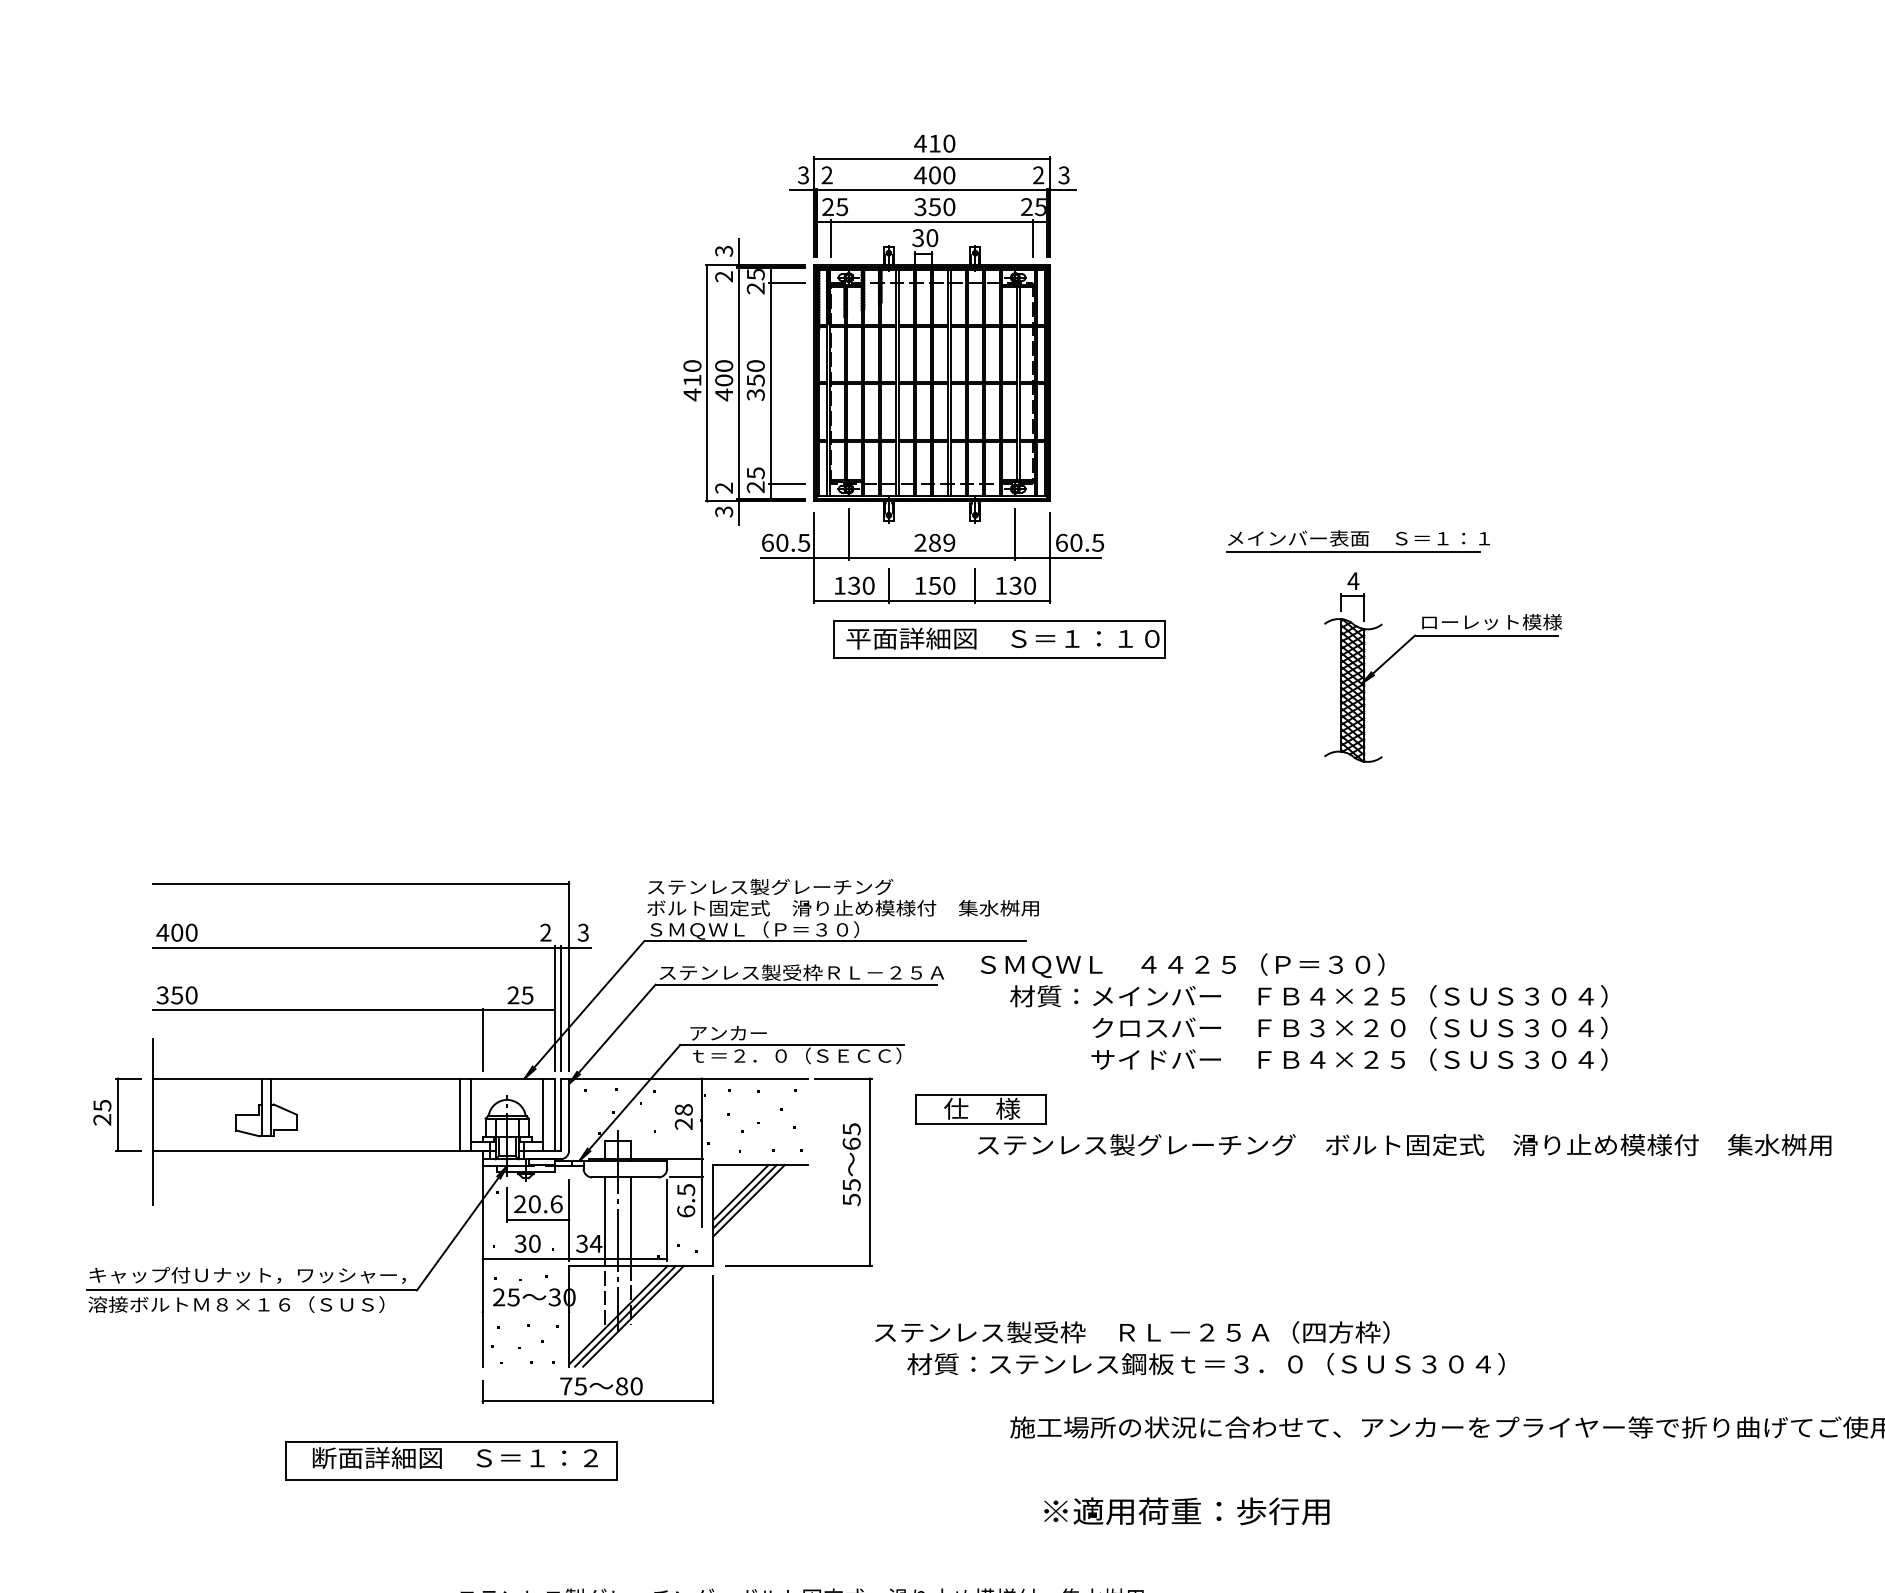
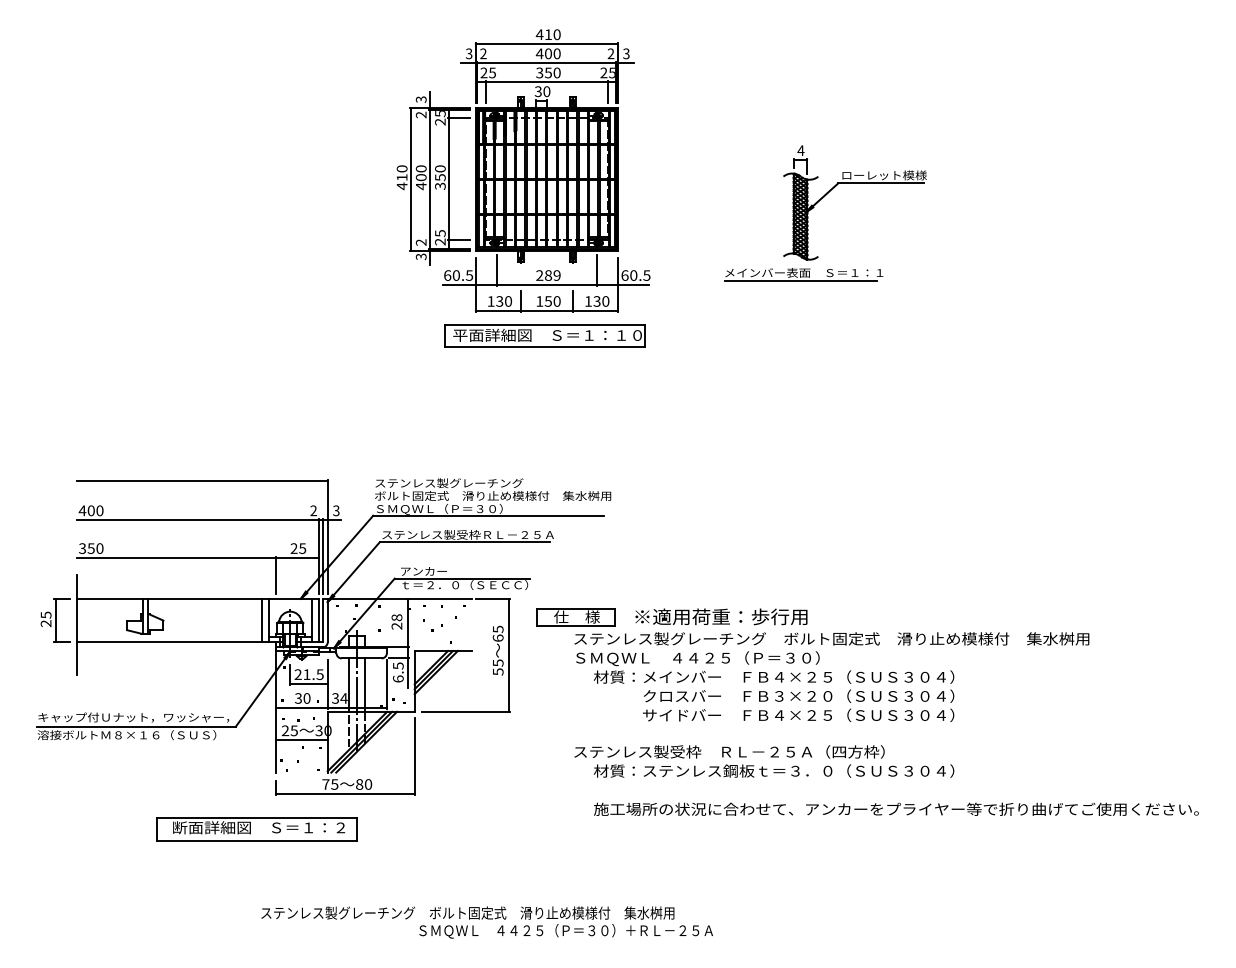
part: (1442, 635) -> (854, 183), moved
part: (997, 638) -> (544, 335), moved
text: (1294, 1011) -> (765, 686), moved
text: (545, 1204) -> (313, 674), 20.6 -> 21.5
line: (525, 1311) -> (301, 739), added
text: (1190, 1348) -> (764, 761), moved
text: (1186, 1510) -> (721, 616), moved

